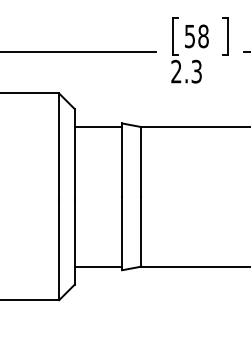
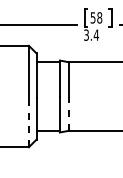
text: (186, 70) -> (91, 34), 2.3 -> 3.4
line: (141, 231) -> (69, 113), solid -> dashed
line: (58, 249) -> (28, 122), solid -> dashed

